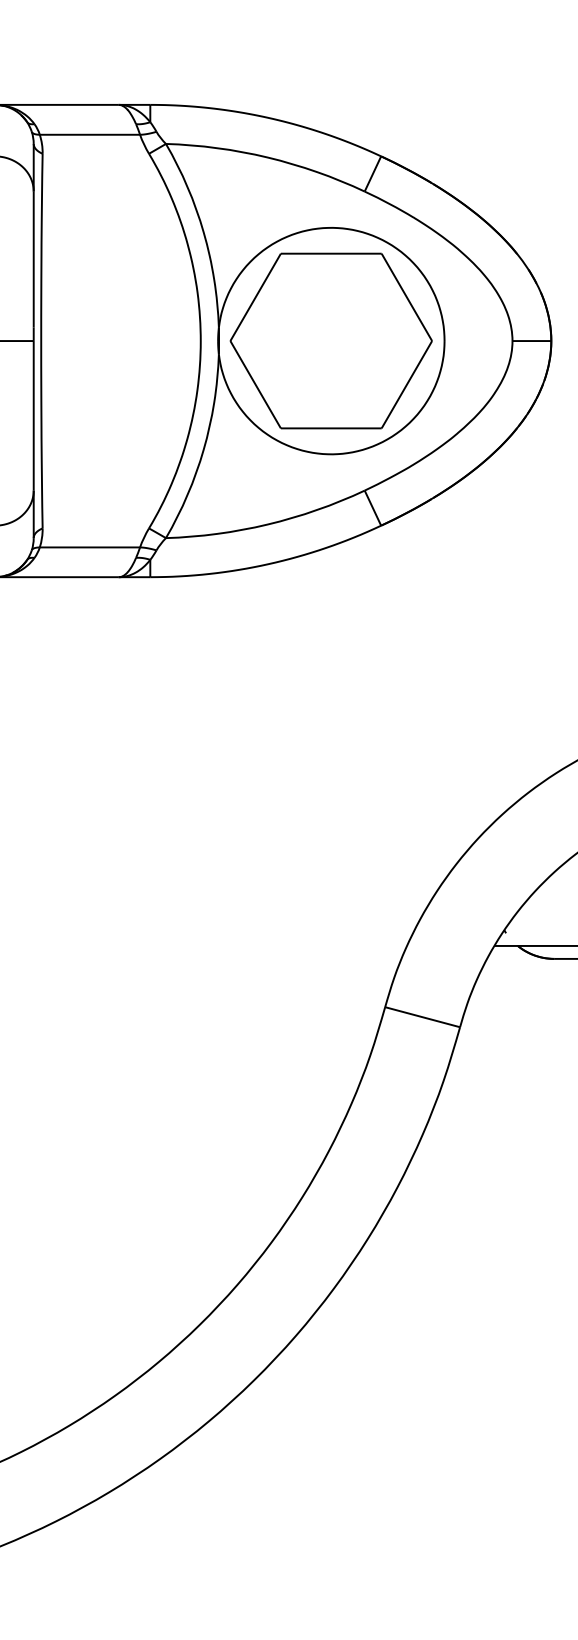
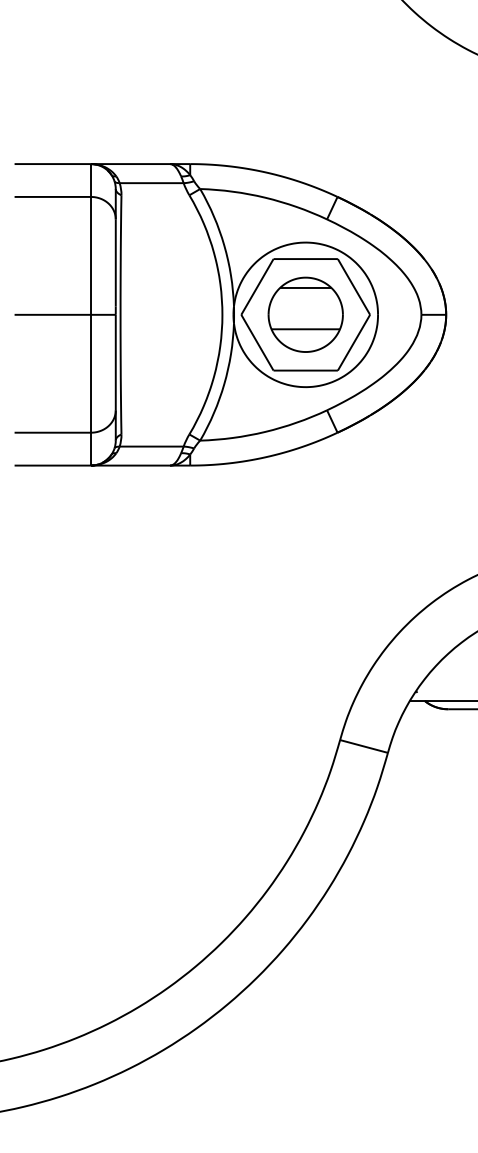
part: (330, 340) -> (305, 314), added

